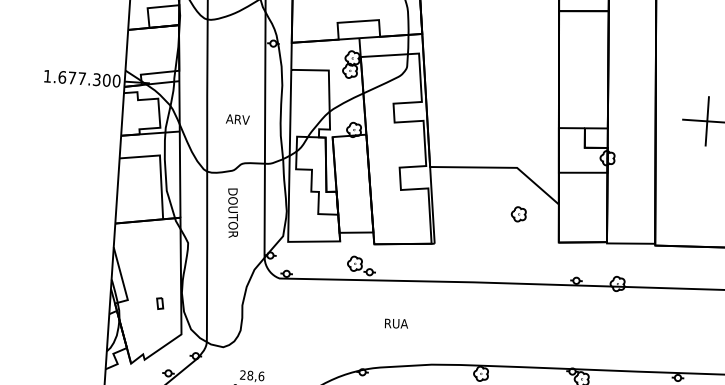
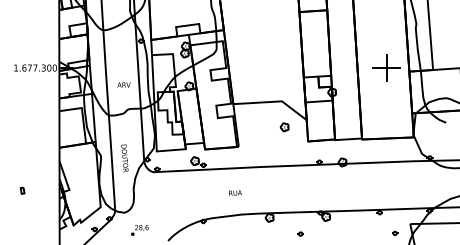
text: (232, 213) -> (124, 158), moved
part: (159, 303) -> (22, 190), moved
text: (396, 322) -> (235, 192), moved

